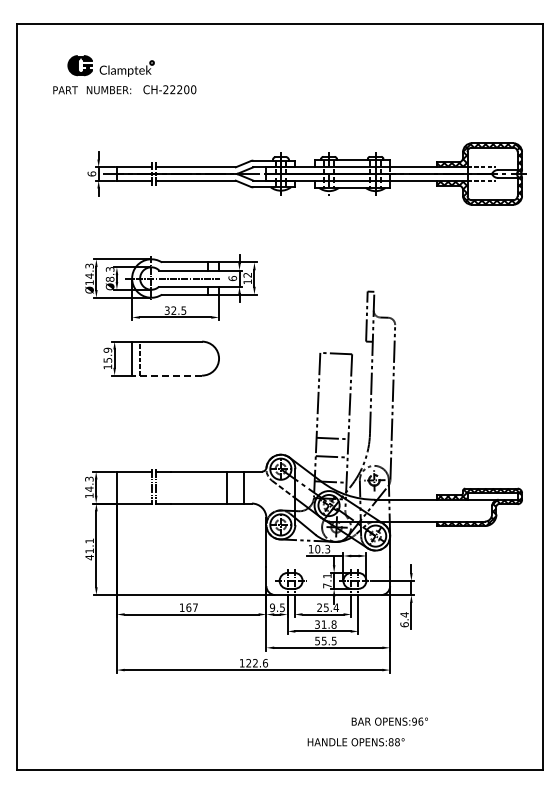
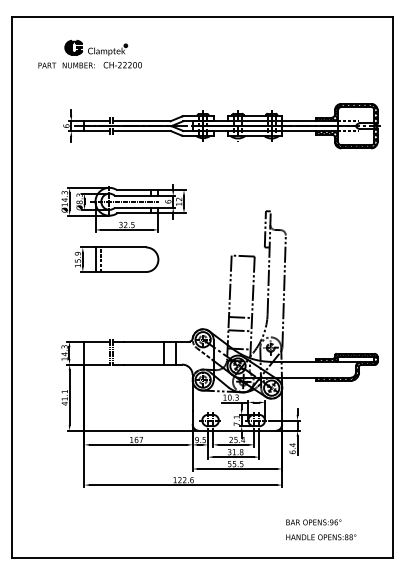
part: (110, 65) -> (95, 47), moved
line: (167, 375) -> (121, 271), dashed -> solid
text: (389, 721) -> (313, 522), moved
text: (355, 742) -> (320, 537), moved

